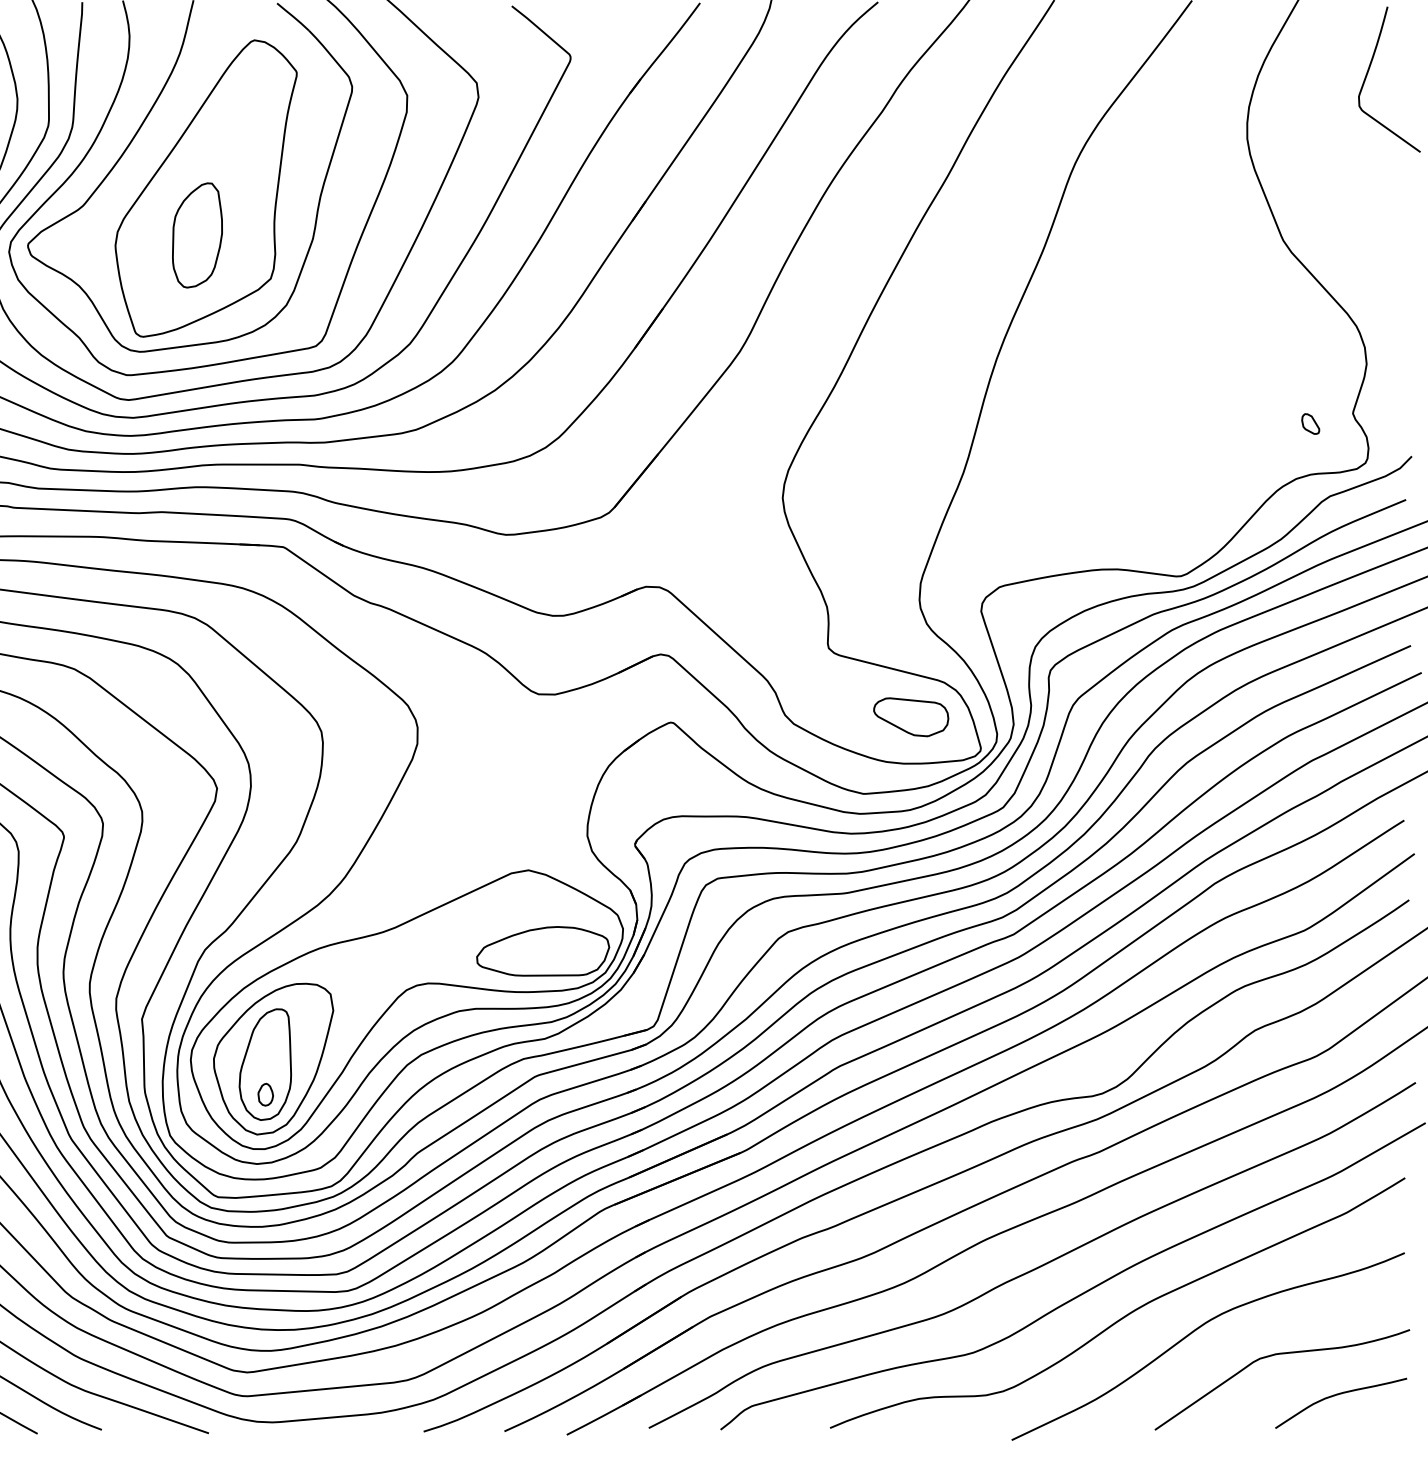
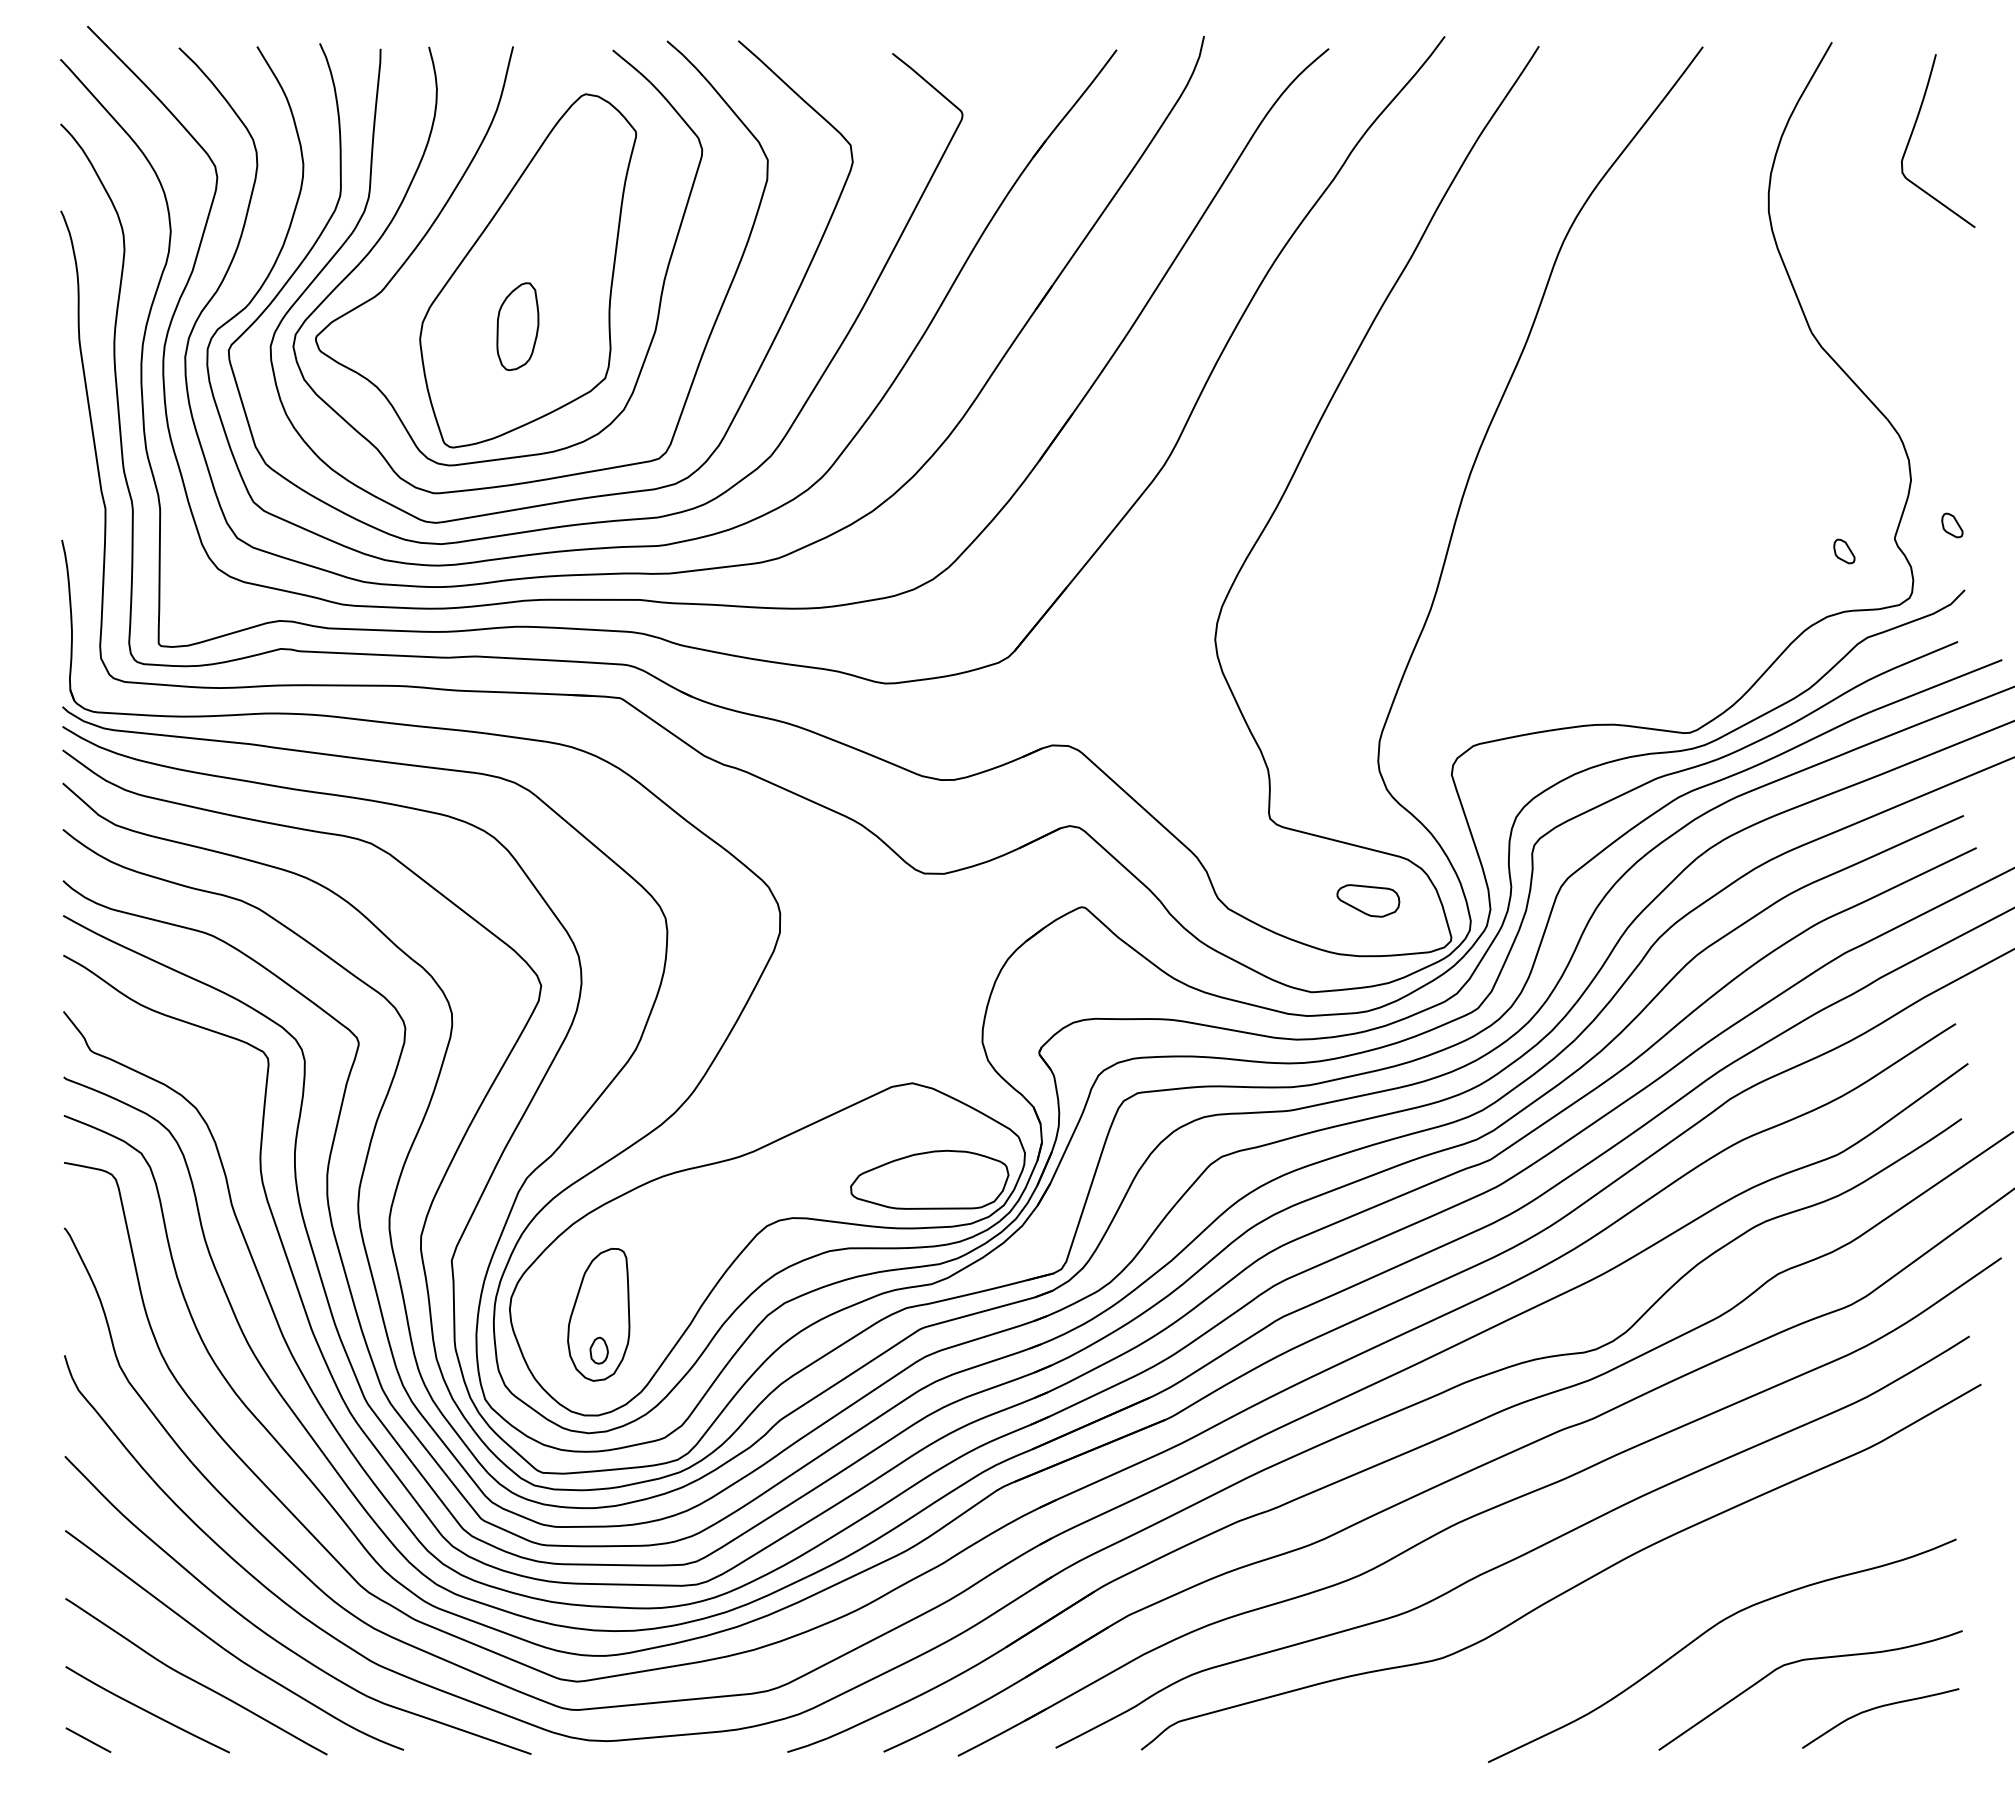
part: (197, 235) -> (517, 326), size x0.7
part: (1401, 402) -> (1952, 525), added
part: (911, 716) -> (1368, 900), size x0.7
part: (273, 1058) -> (608, 1307), removed
curve: (1125, 1315) -> (1623, 1613), removed

